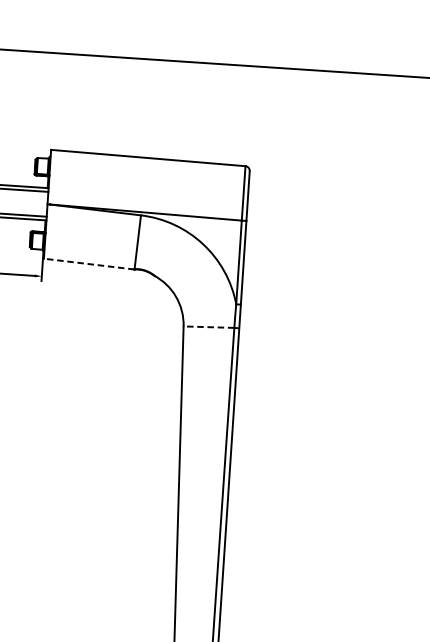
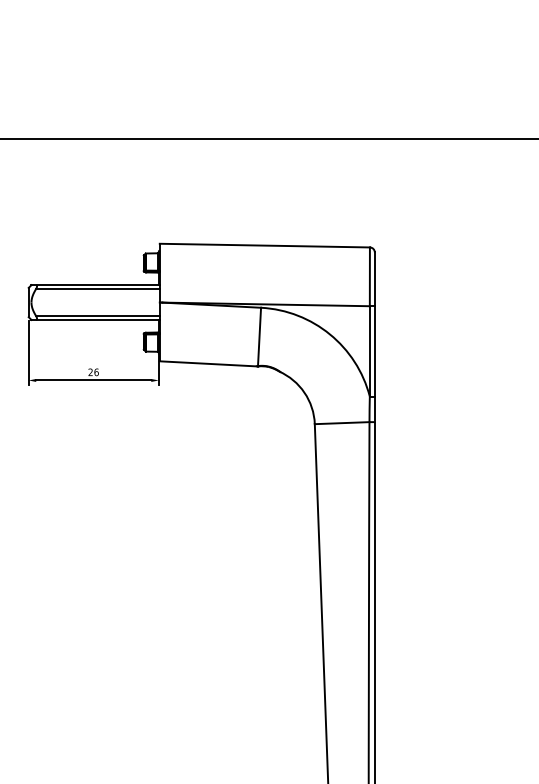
line: (88, 263) -> (208, 363), dashed -> solid
line: (208, 327) -> (341, 423), dashed -> solid

